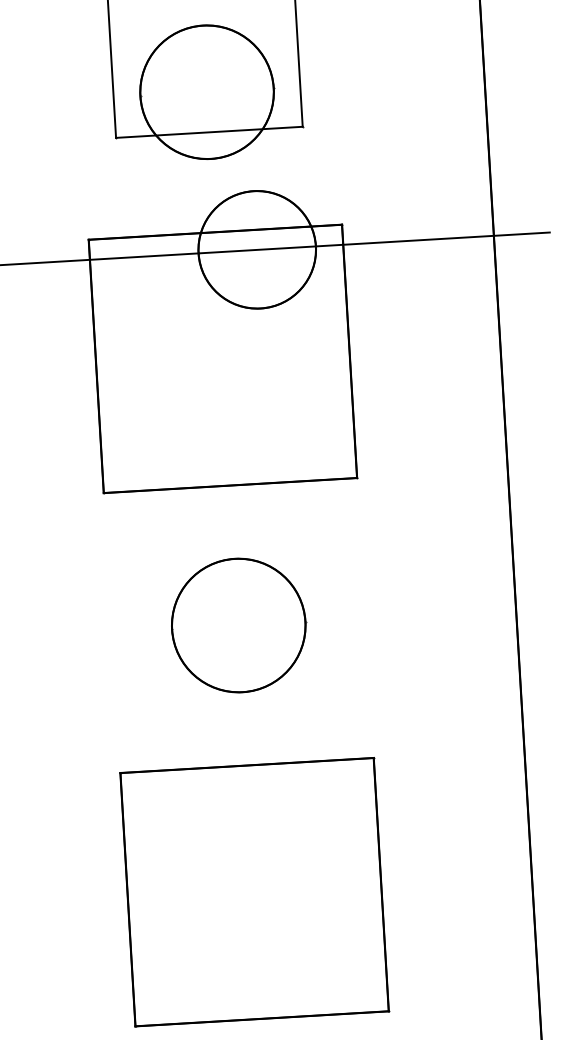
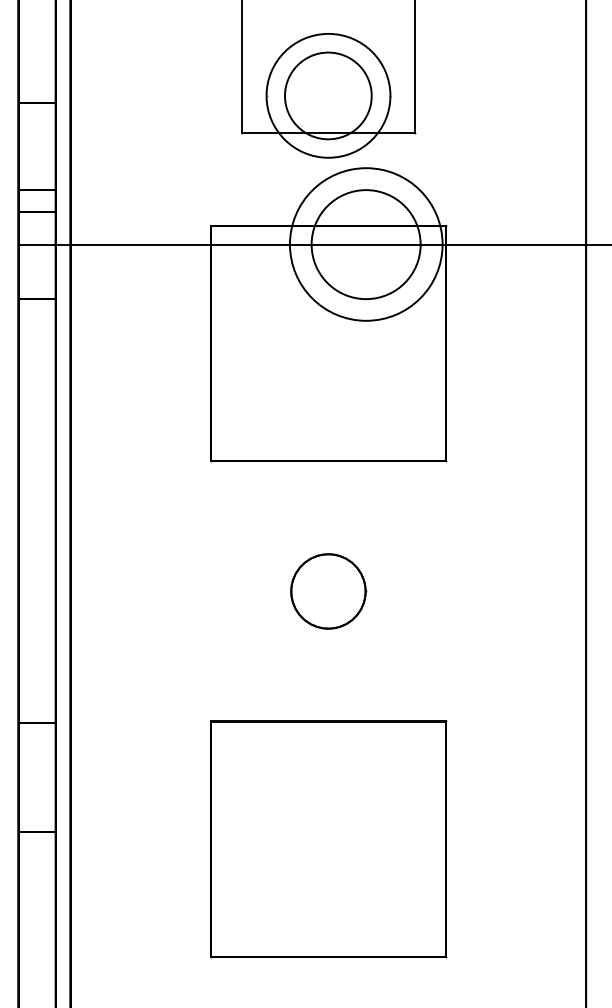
circle: (207, 91) -> (328, 95), size x0.7
circle: (256, 249) -> (365, 244), size x1.4
part: (238, 625) -> (328, 591), size x0.6

